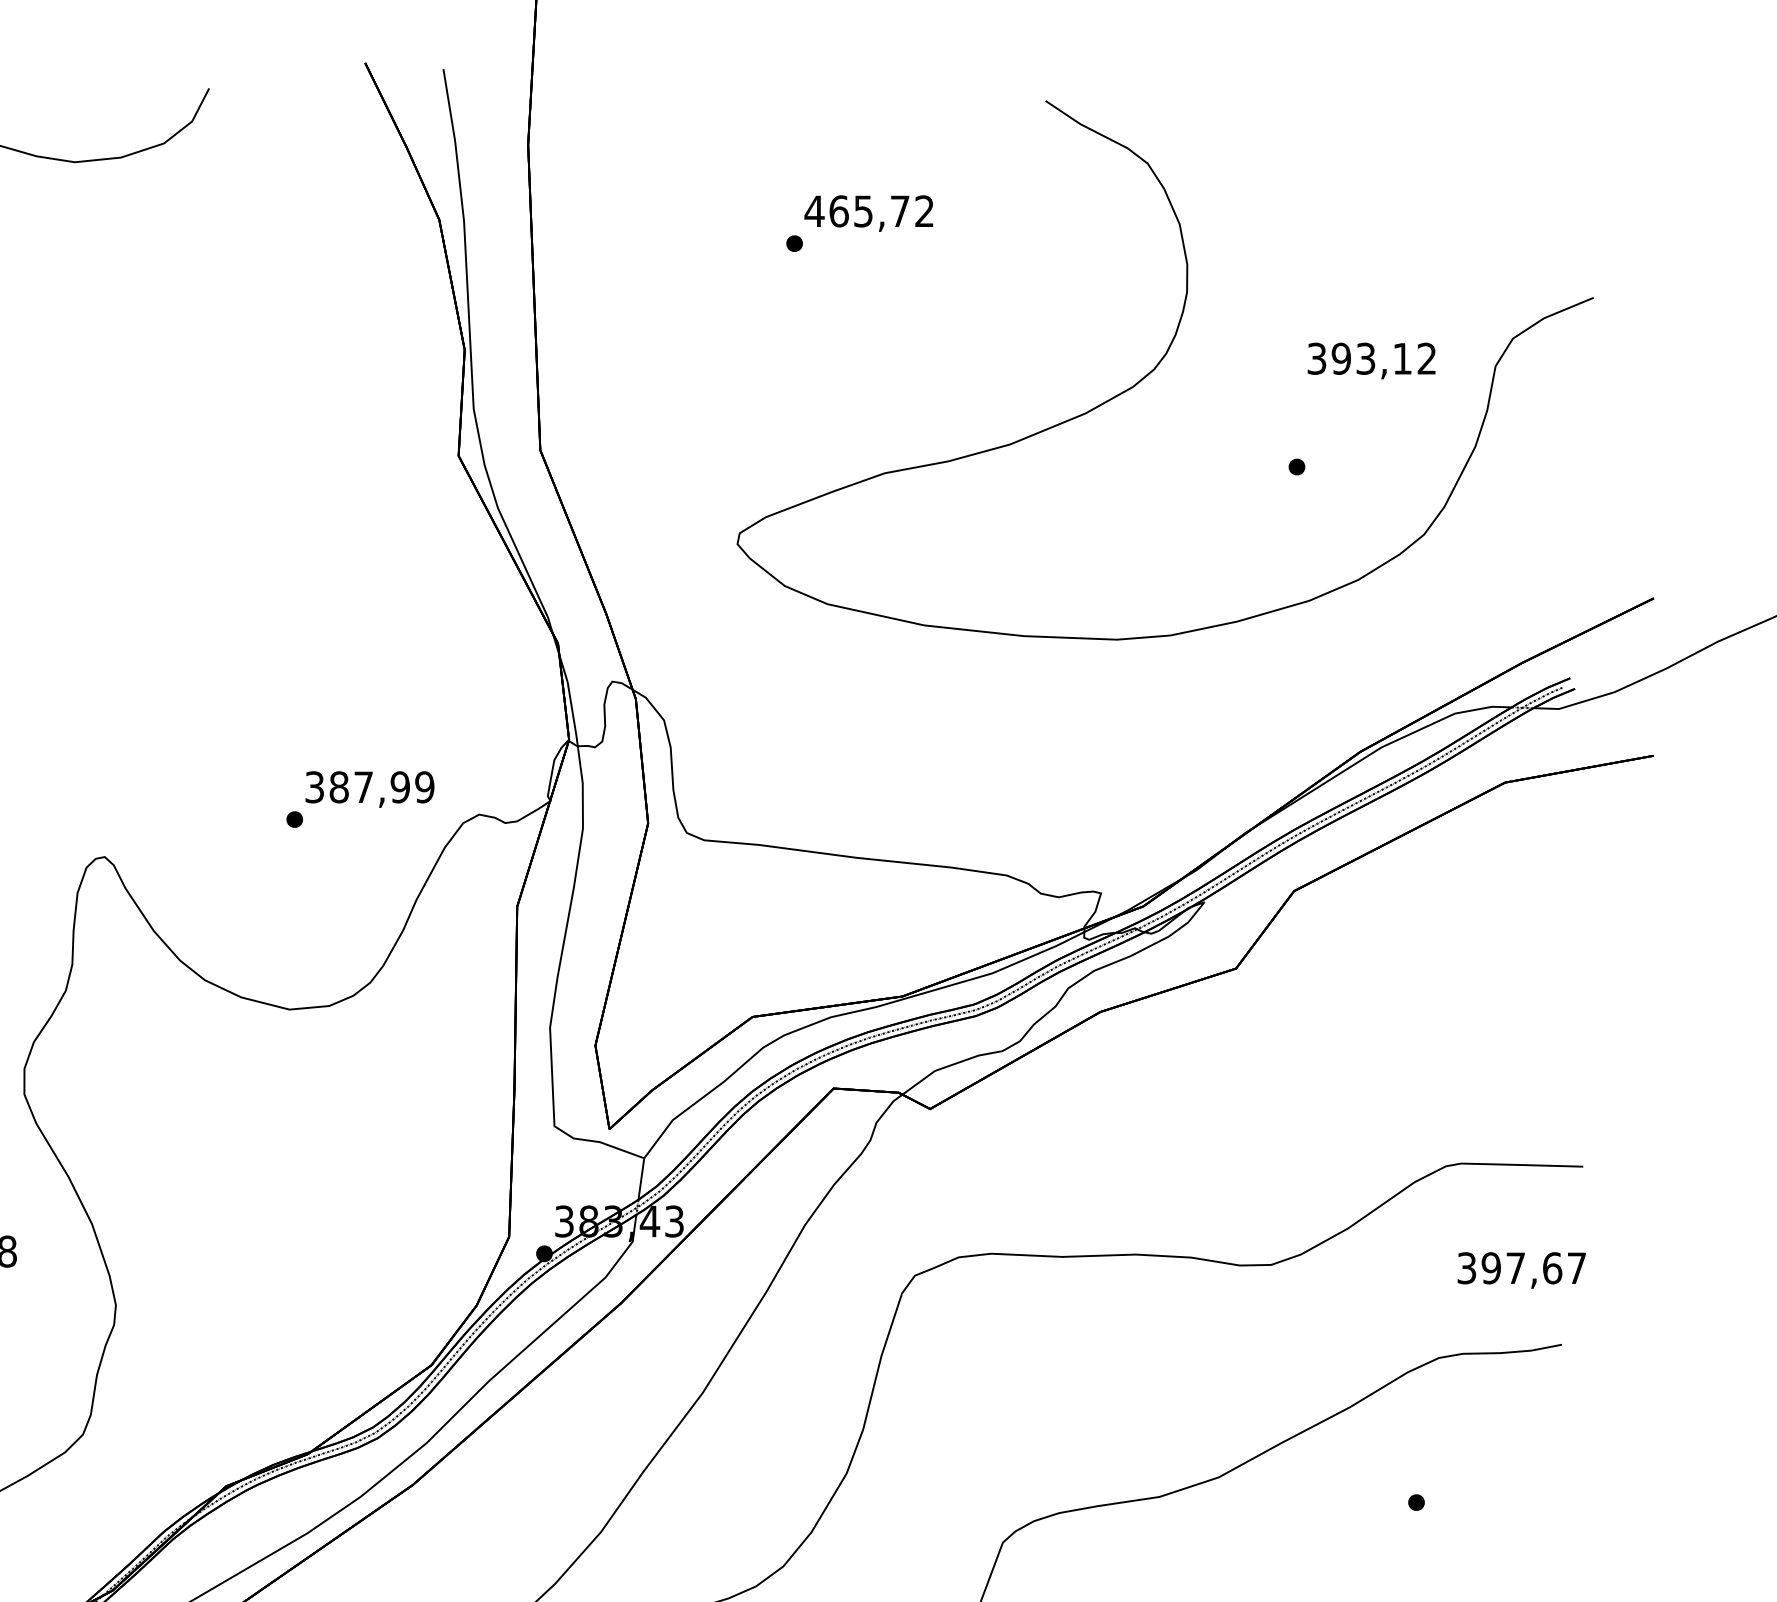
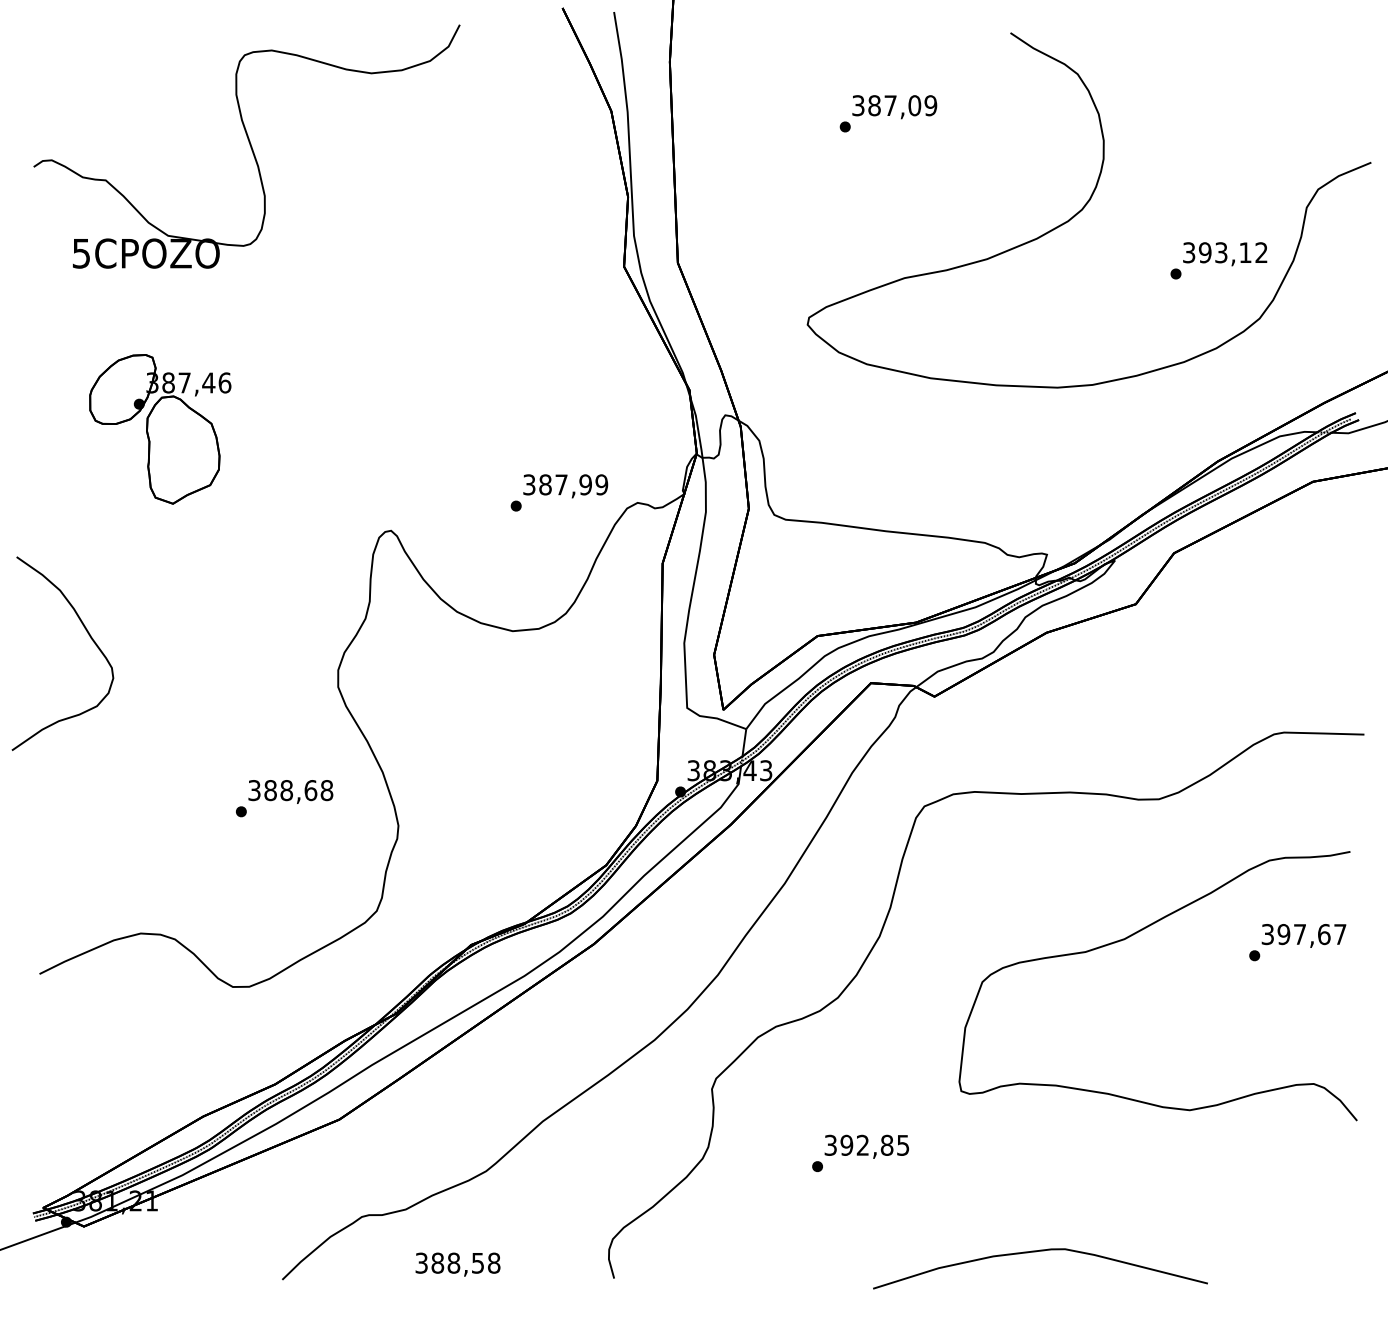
text: (869, 211) -> (894, 105), 465,72 -> 387,09
text: (1372, 361) -> (1225, 254), moved
text: (1521, 1269) -> (1303, 935), moved

